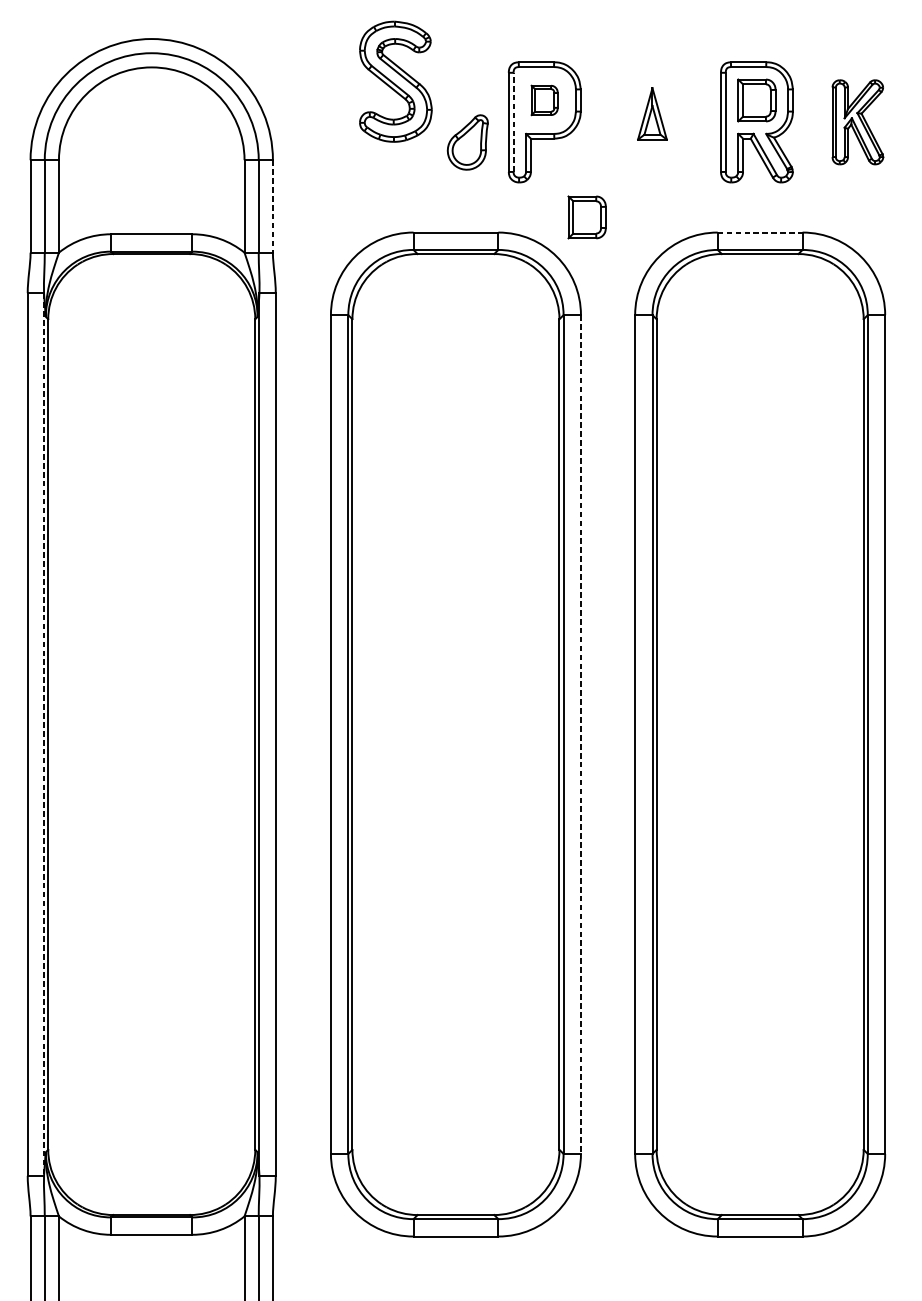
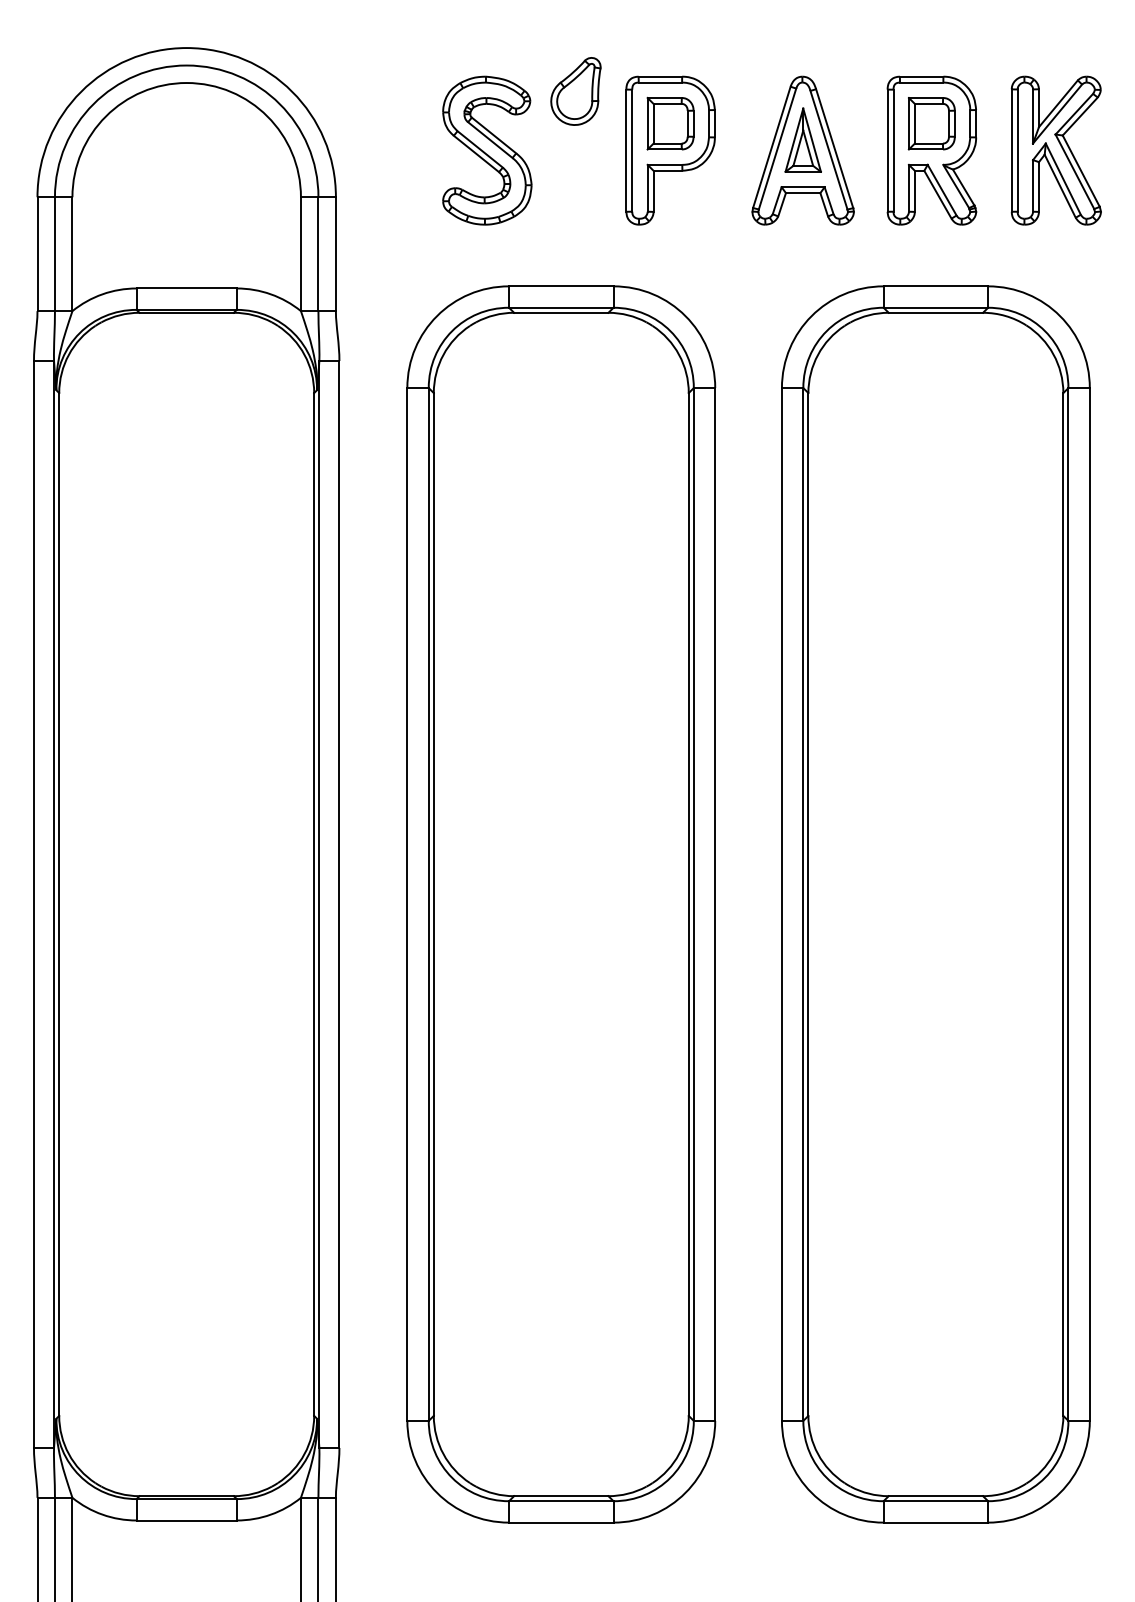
part: (396, 81) -> (487, 150), moved
part: (544, 100) -> (670, 123), size x1.43
line: (513, 122) -> (632, 150), dashed -> solid
part: (651, 122) -> (802, 150), added
part: (857, 122) -> (1055, 150), size x1.43
part: (467, 142) -> (575, 91), moved
line: (272, 206) -> (335, 254), dashed -> solid
part: (586, 217) -> (722, 267), removed
line: (760, 232) -> (936, 286), dashed -> solid
line: (44, 734) -> (54, 904), dashed -> solid
line: (581, 734) -> (715, 904), dashed -> solid

